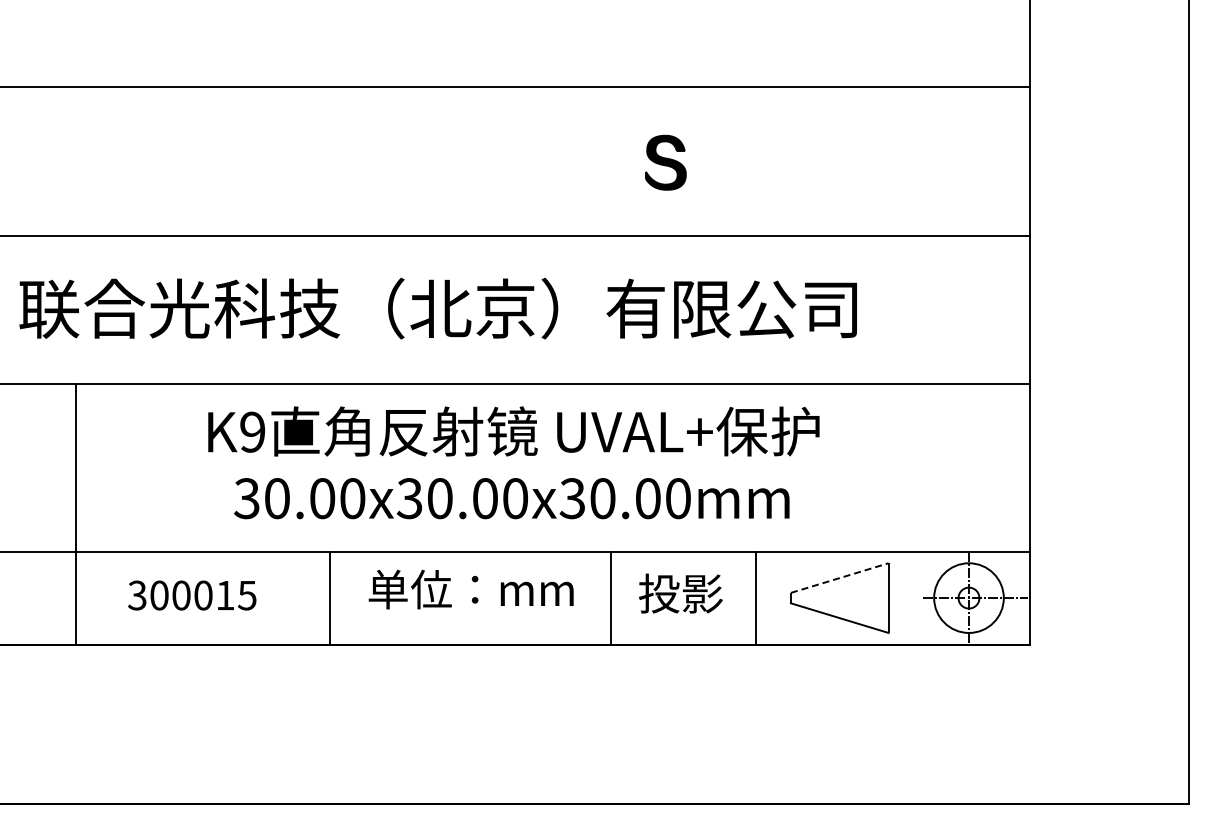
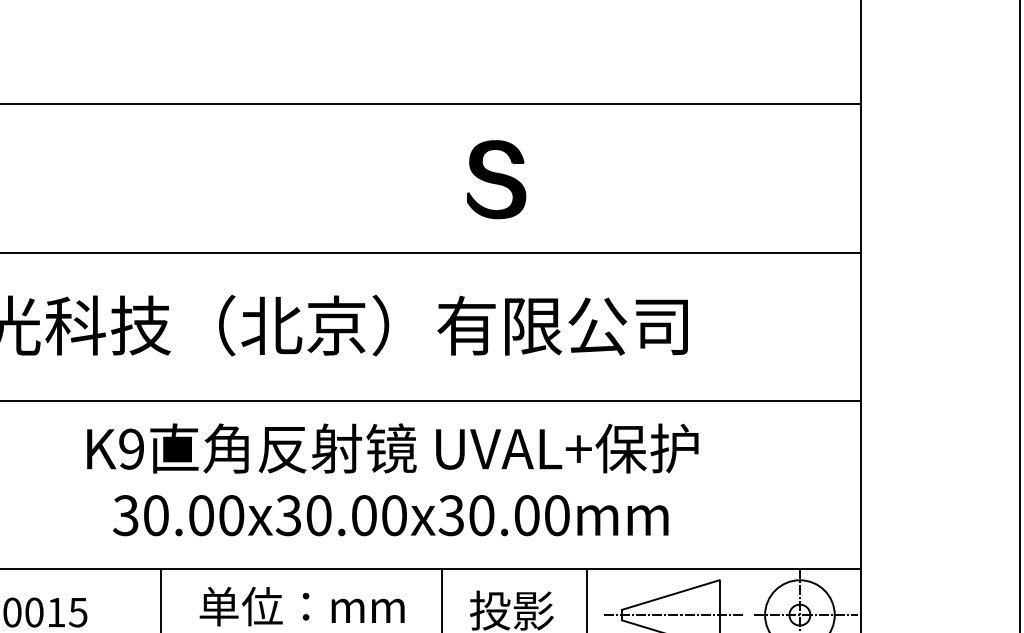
part: (665, 162) -> (496, 179), size x1.43
text: (513, 462) -> (392, 479), moved
line: (839, 578) -> (670, 595), dashed -> solid
line: (841, 598) -> (672, 615), added

